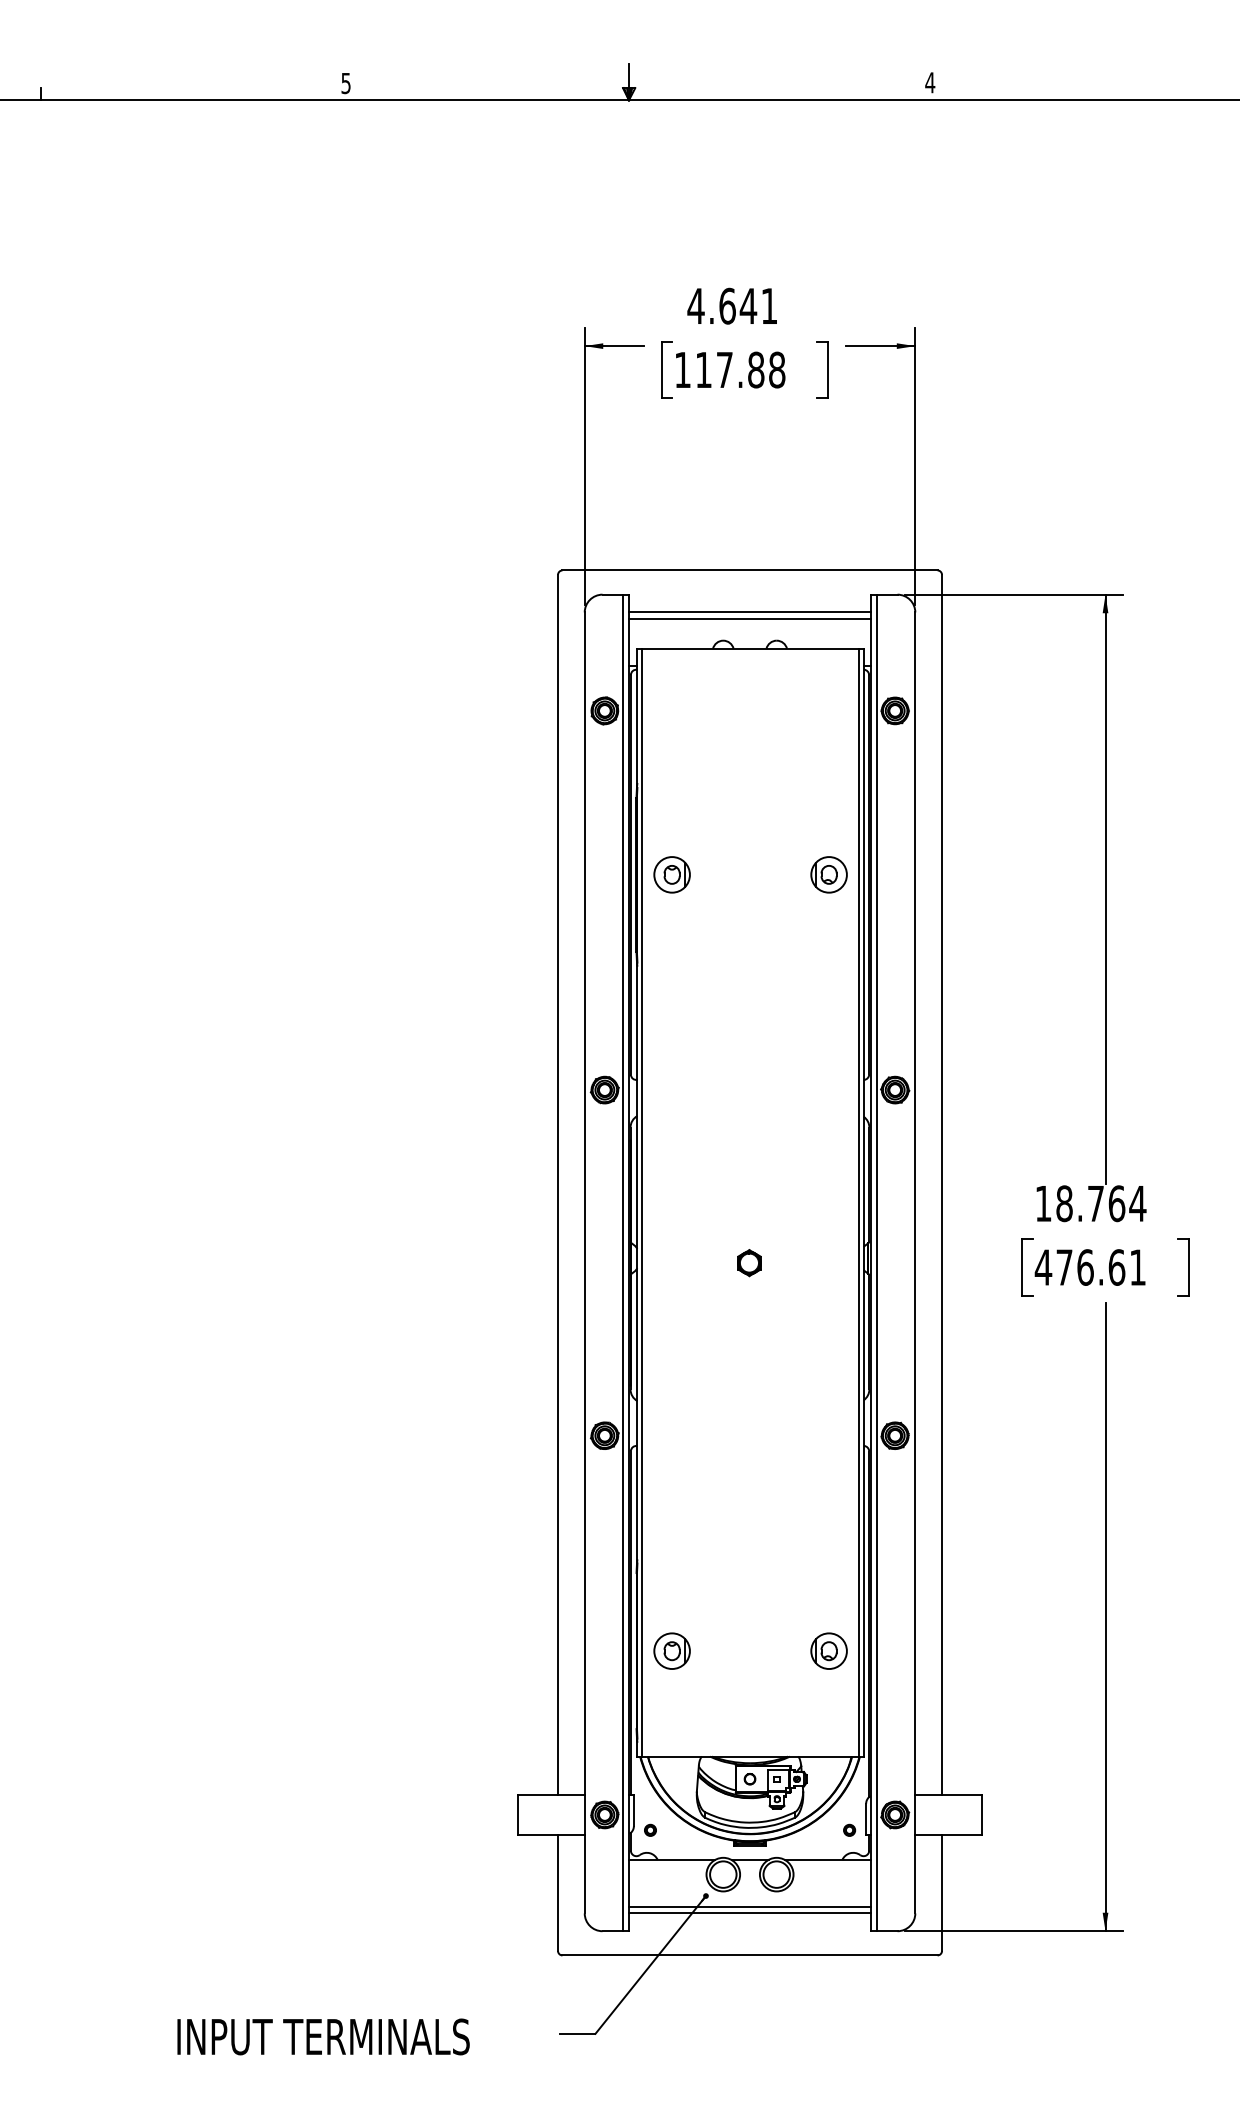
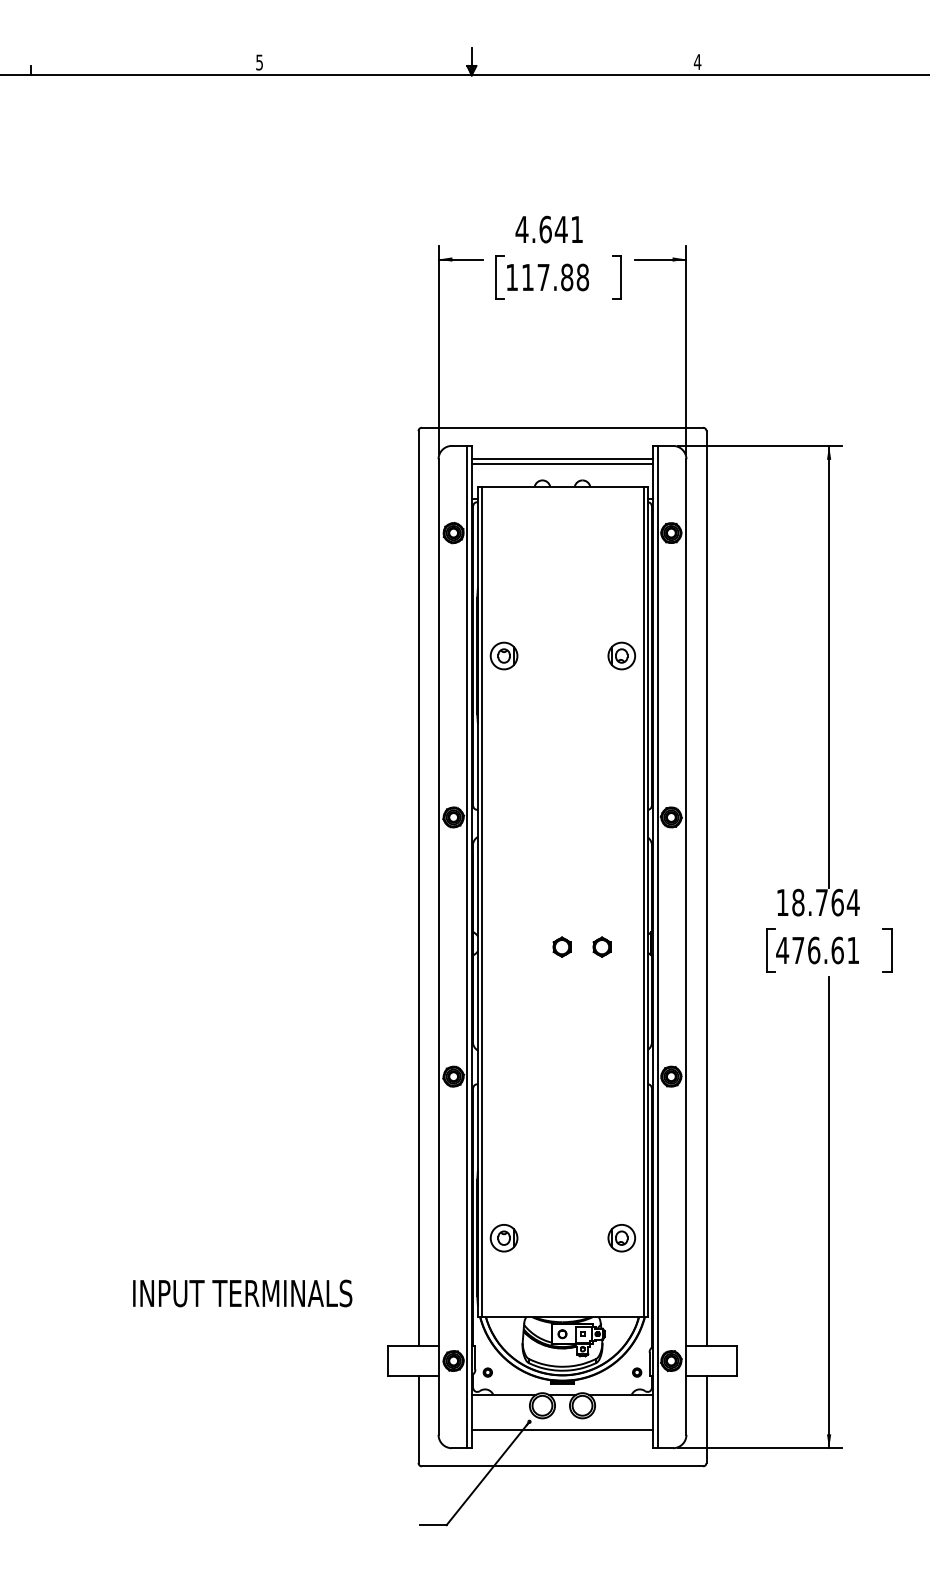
part: (802, 1262) -> (601, 946), added
line: (750, 1912) -> (562, 1434), removed
text: (323, 2036) -> (242, 1293), moved

